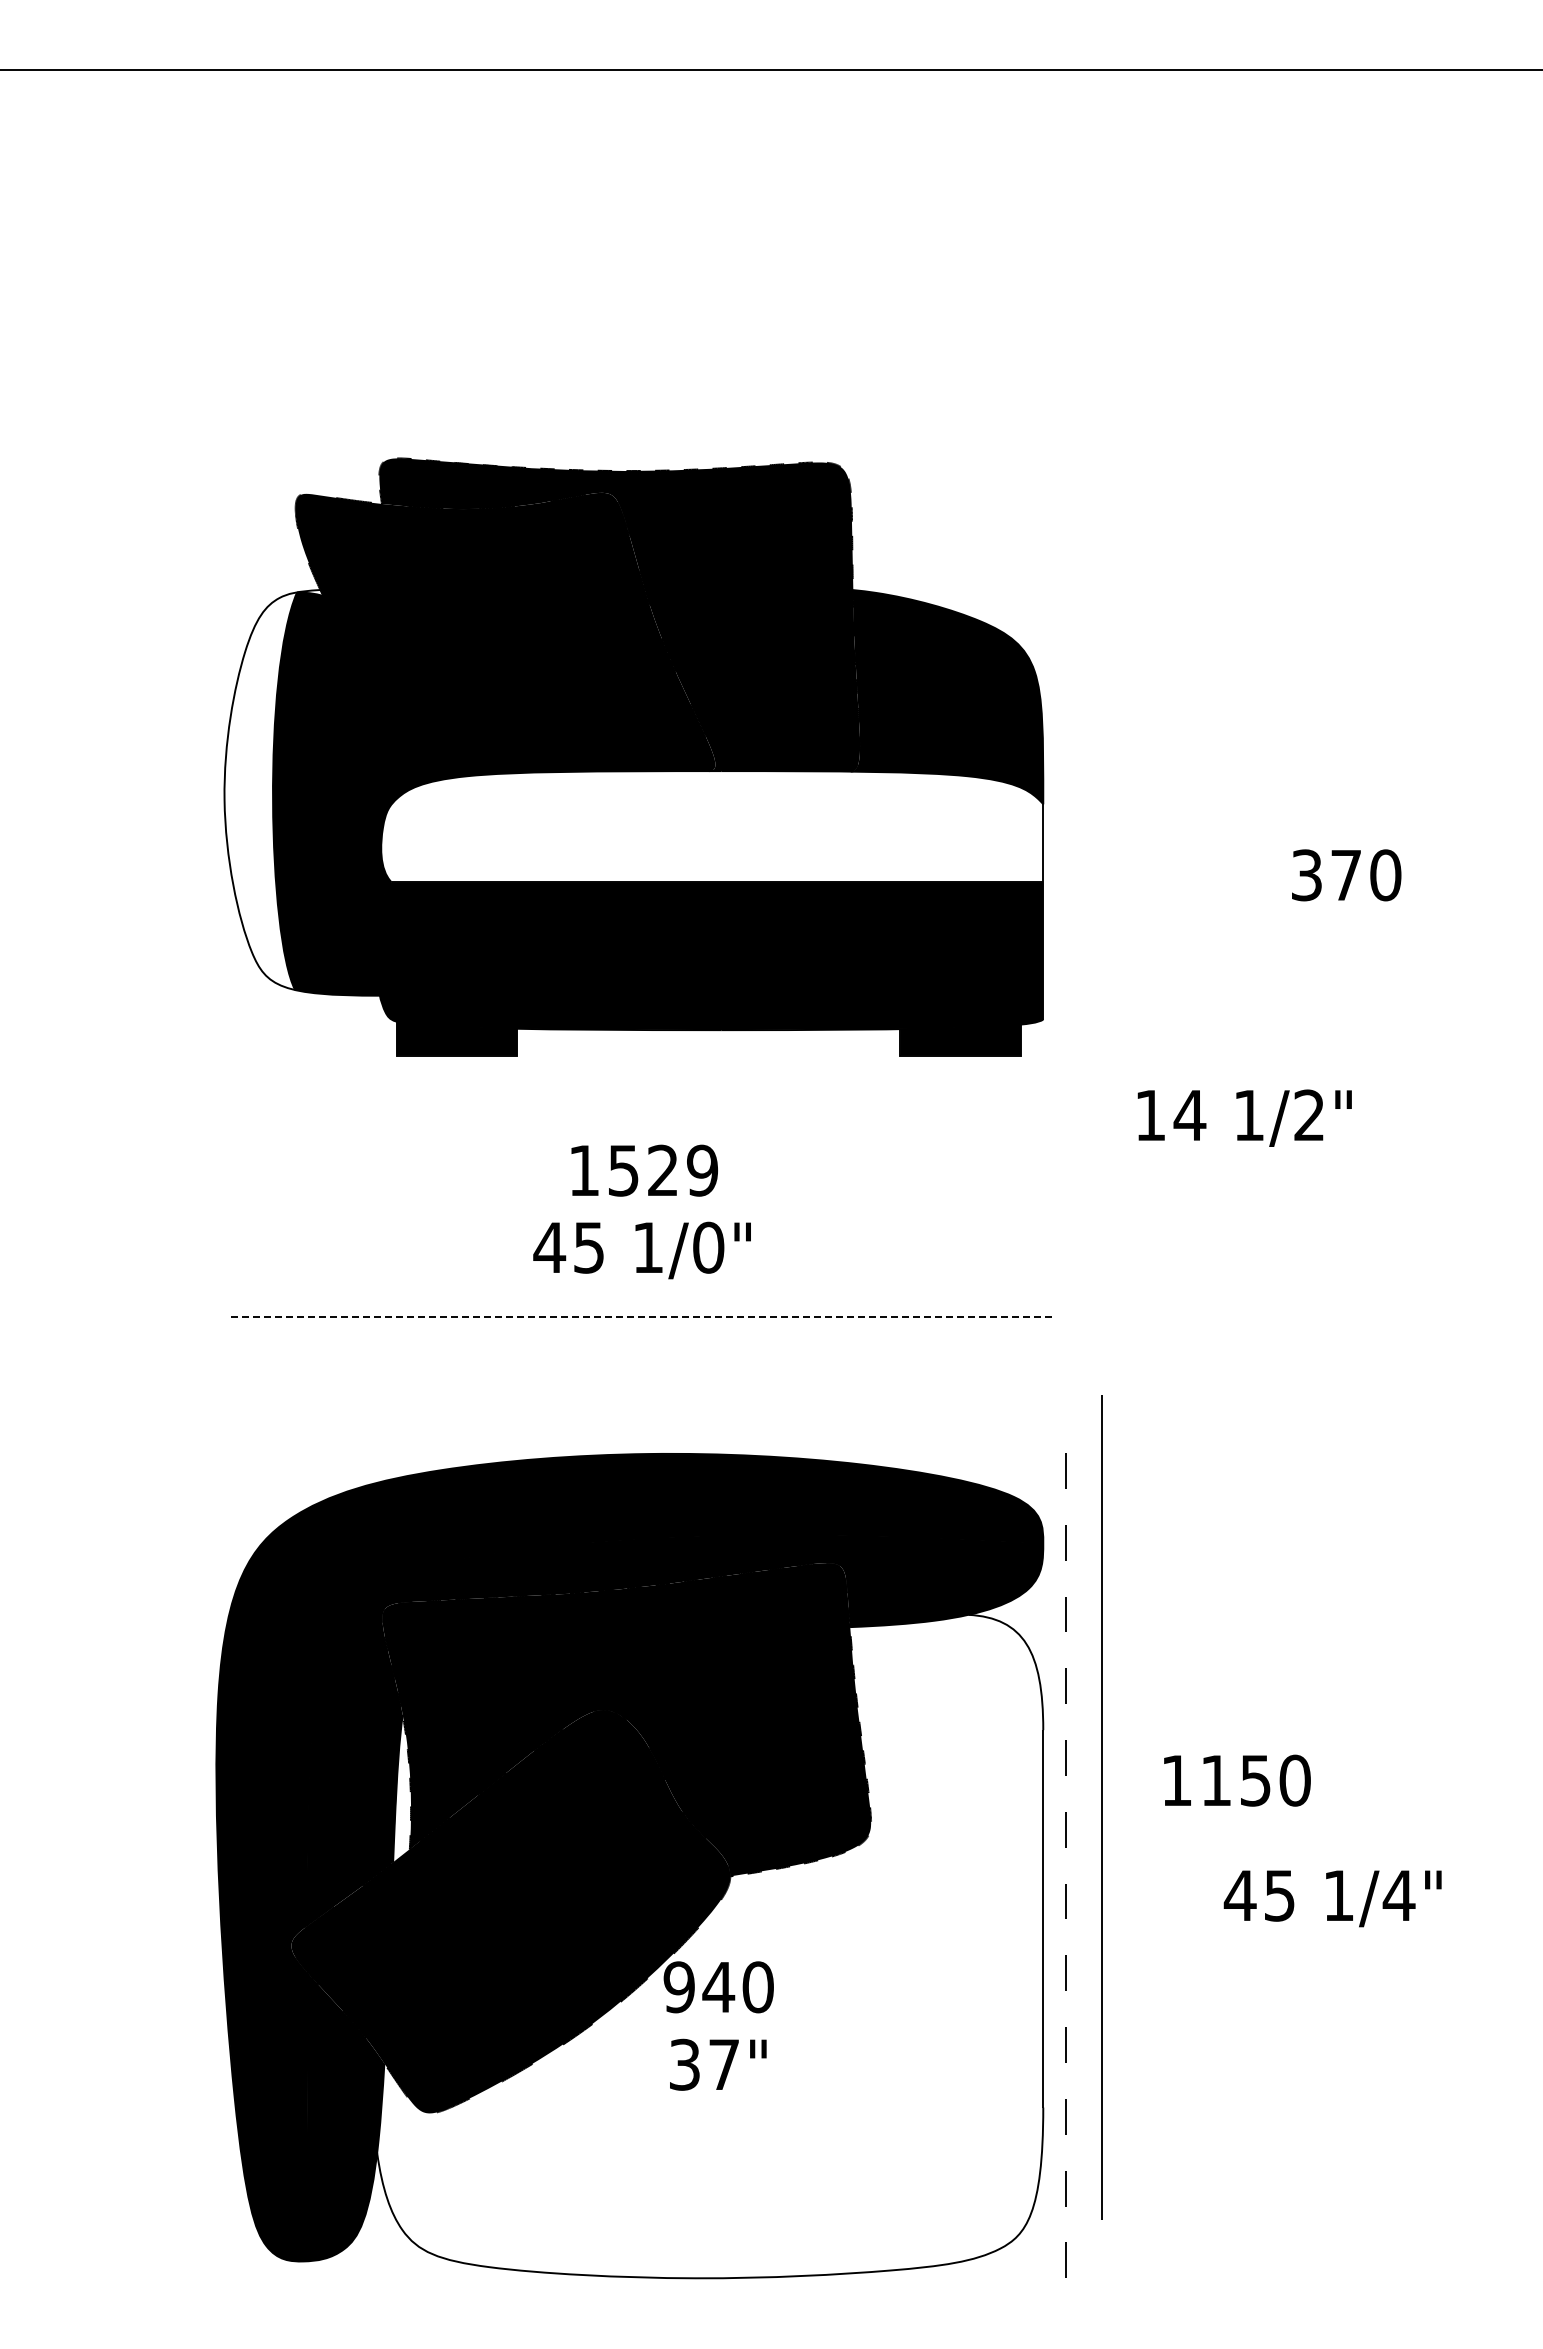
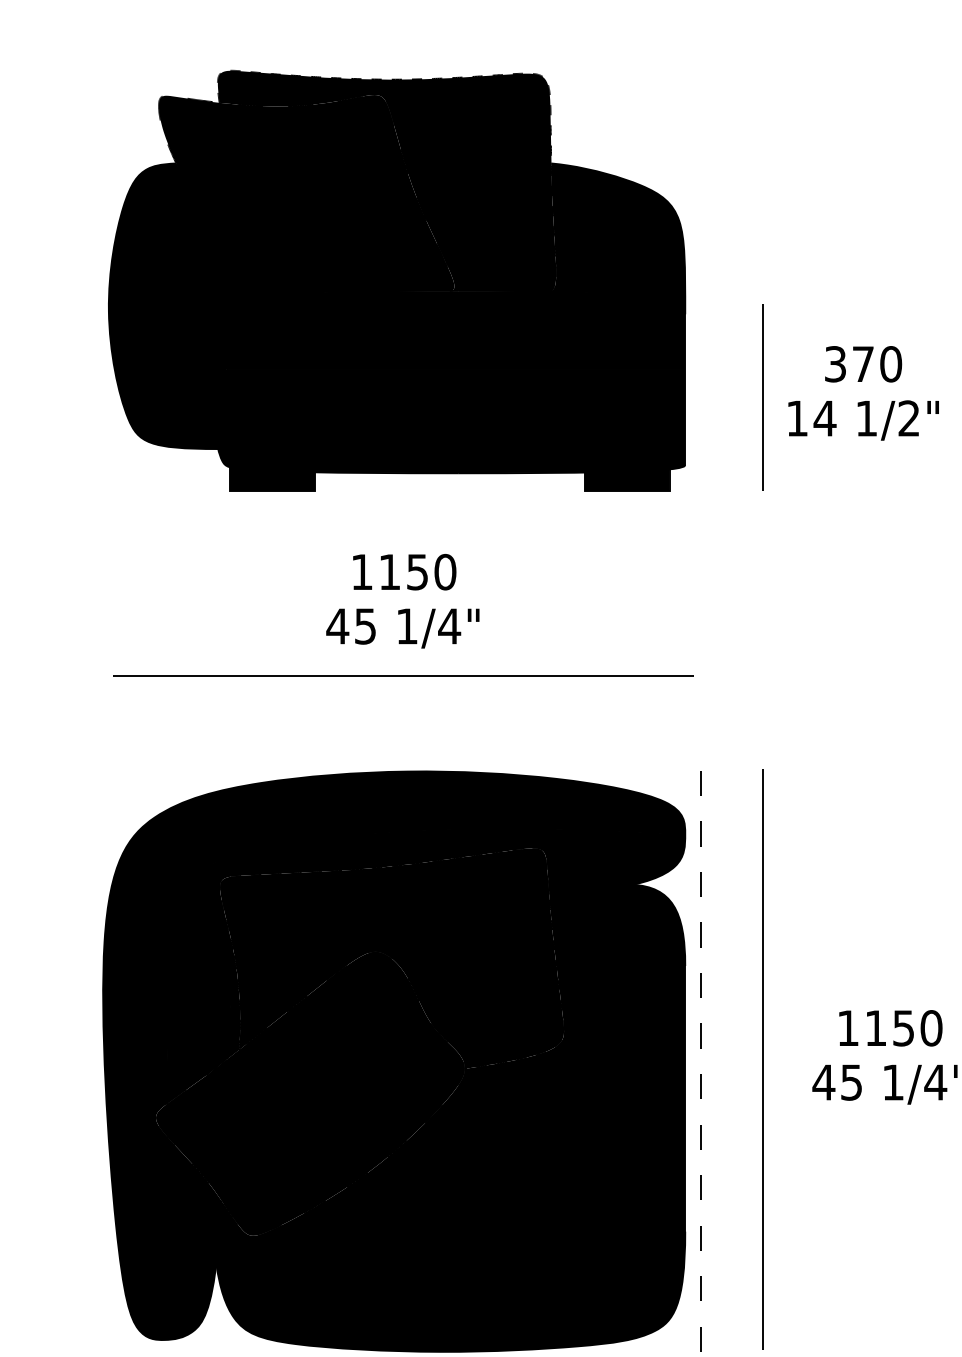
fill: (273, 790) -> (143, 304), added
fill: (712, 826) -> (452, 329), added
text: (1346, 875) -> (863, 364), moved
line: (1152, 922) -> (762, 397), added
text: (1244, 1117) -> (863, 420), moved
text: (663, 1170) -> (417, 572), 1529 -> 1150
text: (708, 1247) -> (449, 626), 1/0" -> 1/4"
line: (643, 1317) -> (403, 675), dashed -> solid
text: (1237, 1780) -> (890, 1028), moved
fill: (402, 1788) -> (234, 1007), added
line: (1101, 1807) -> (762, 1059), moved
fill: (710, 1946) -> (450, 1118), added

